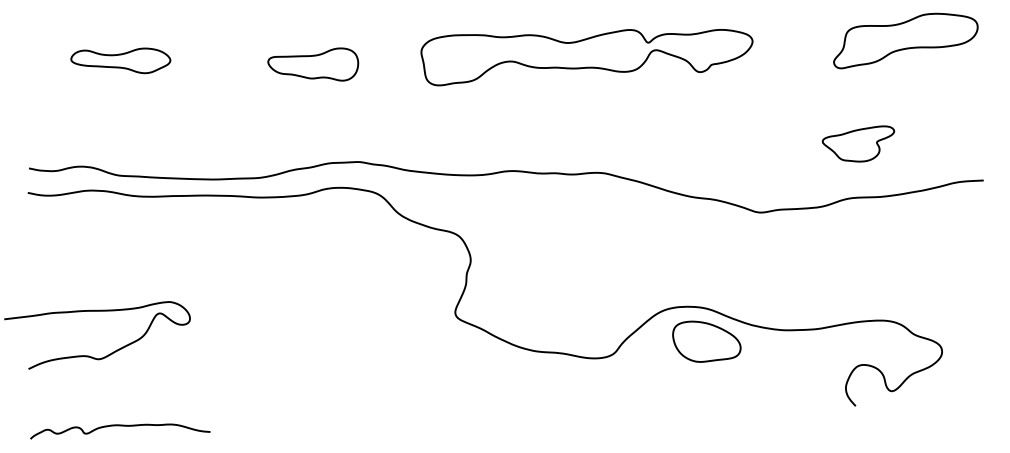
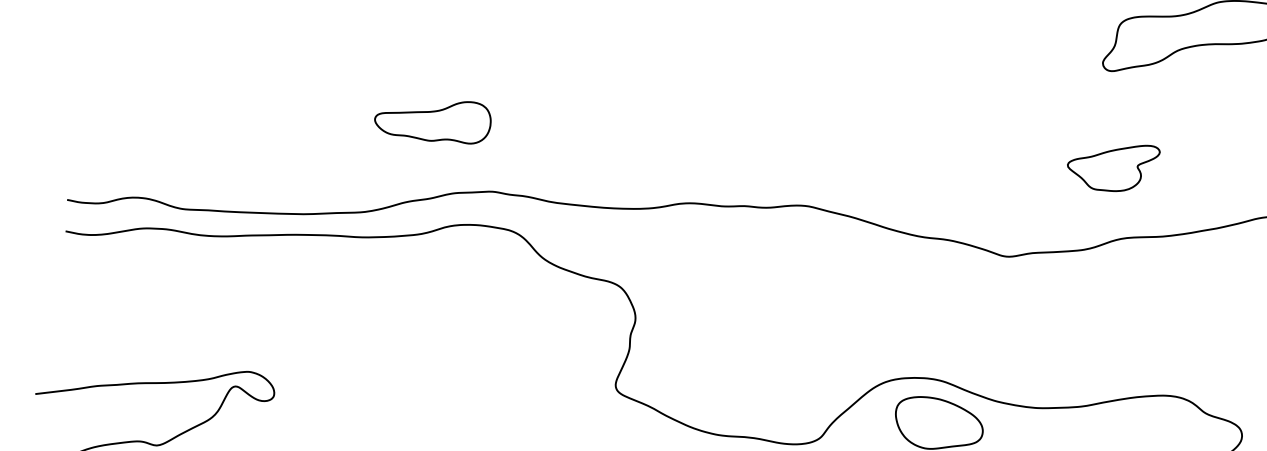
part: (586, 57) -> (784, 57), removed
part: (120, 60) -> (184, 61), removed
part: (313, 64) -> (433, 122), moved
part: (858, 143) -> (1113, 167), moved

